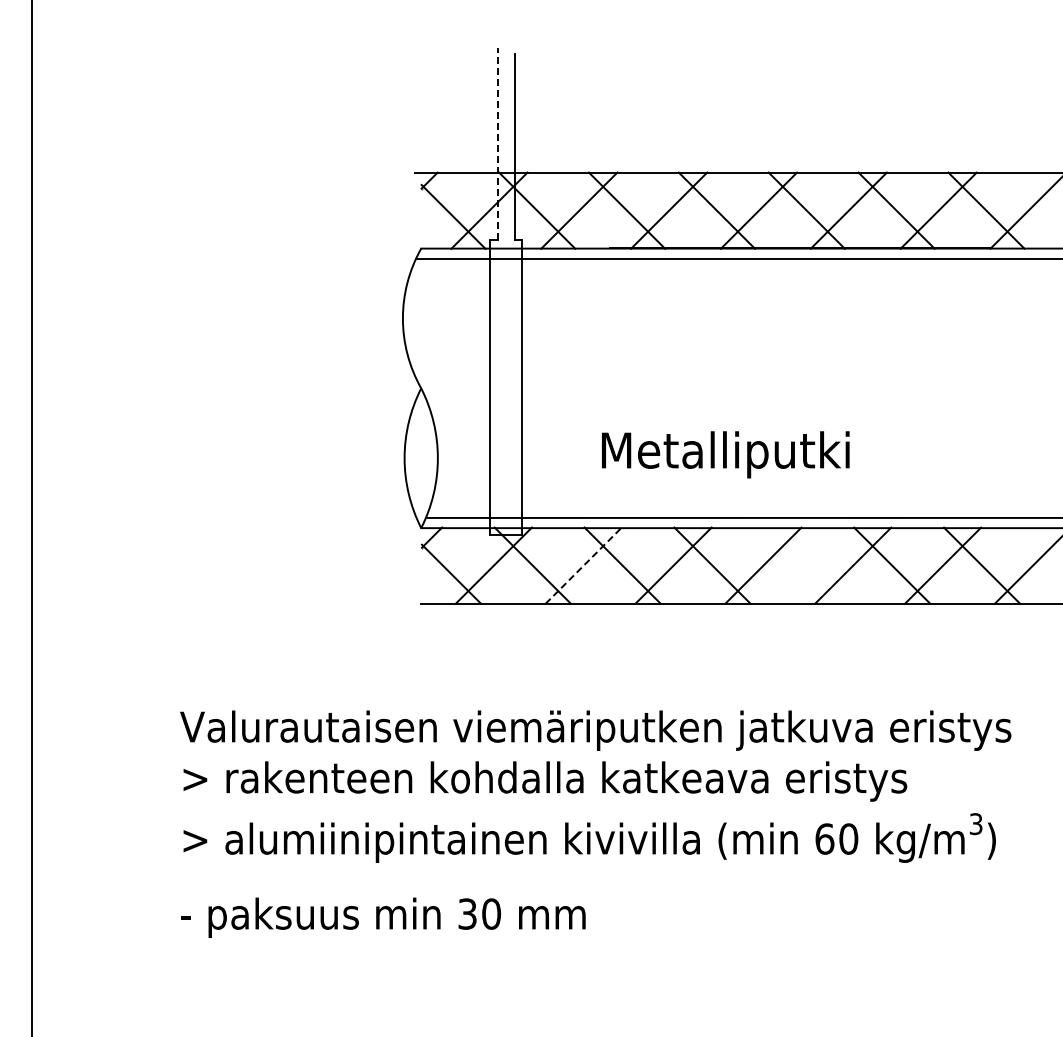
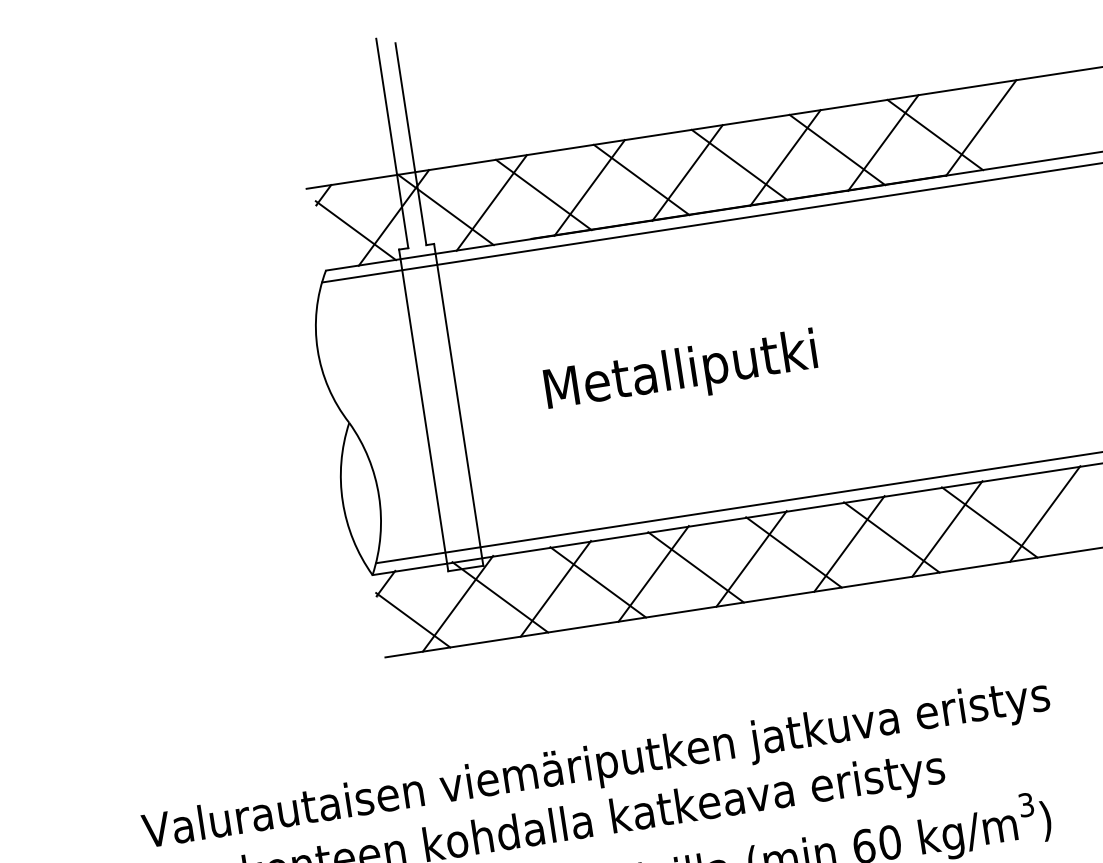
line: (498, 143) -> (392, 143), dashed -> solid
text: (725, 454) -> (680, 373), moved
line: (583, 565) -> (555, 588), dashed -> solid
line: (802, 565) -> (794, 552), added

